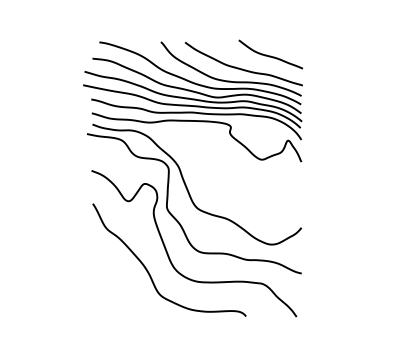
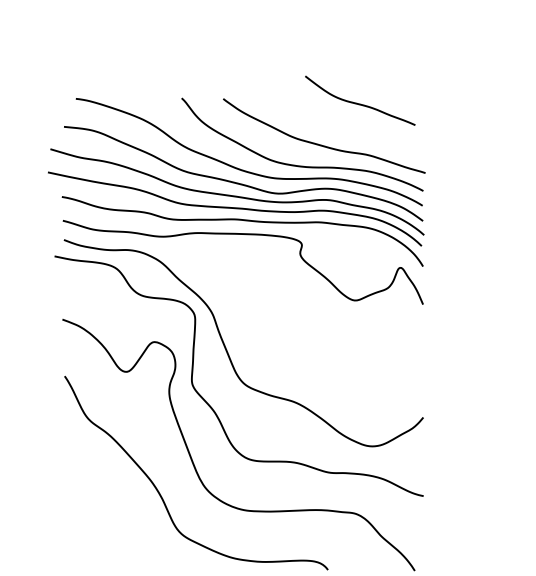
curve: (270, 55) -> (359, 102), moved

